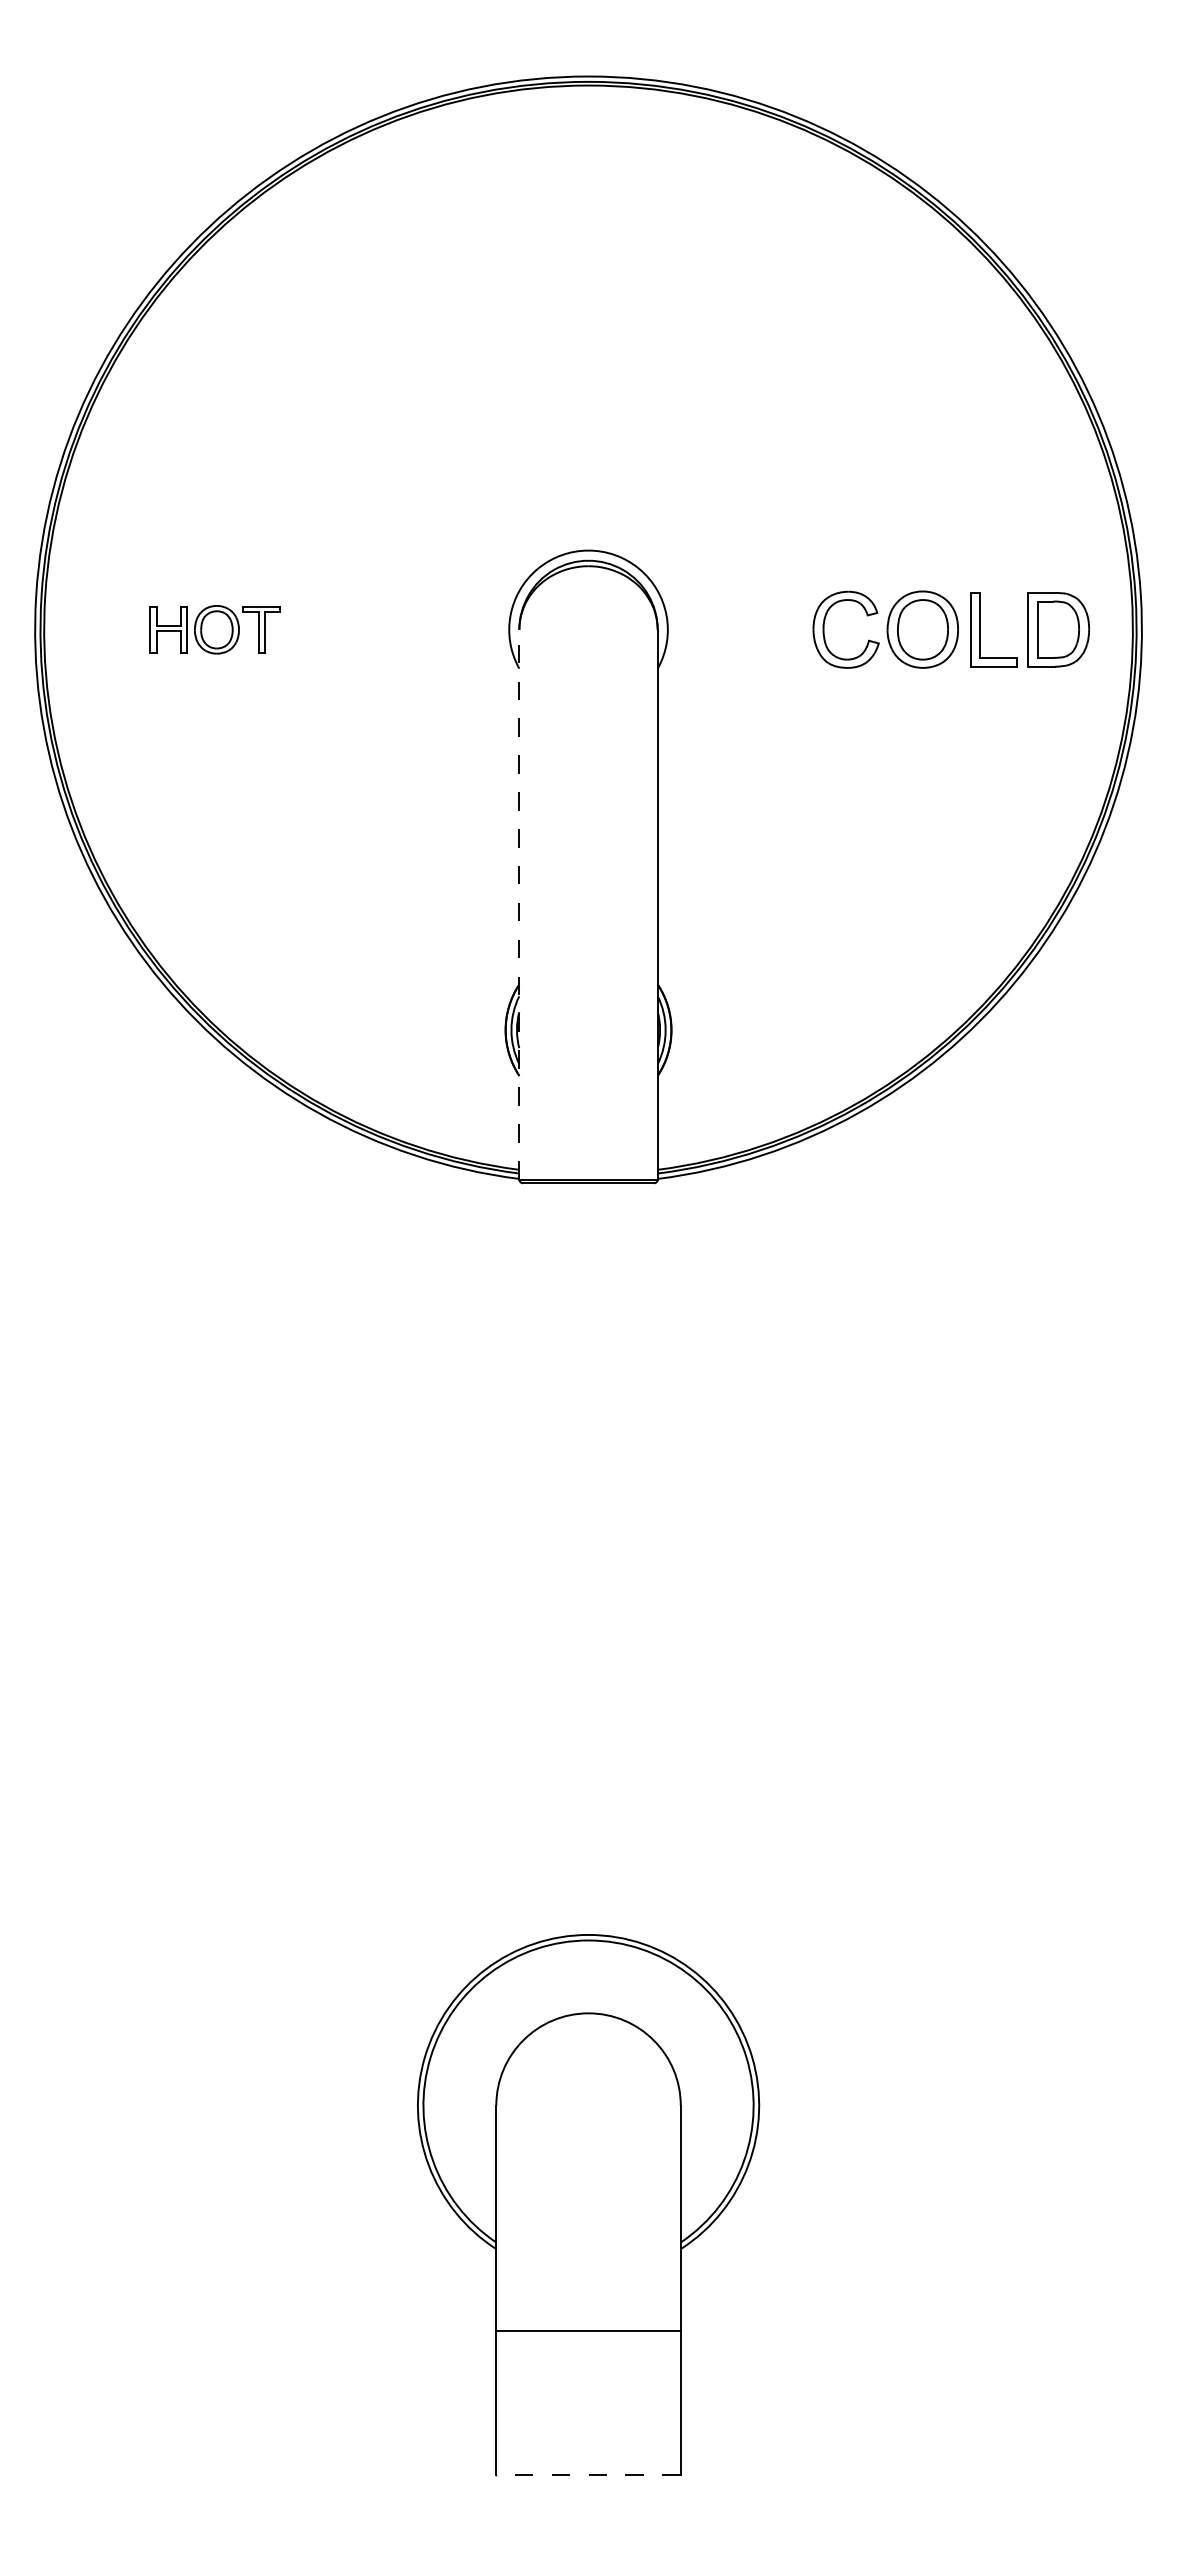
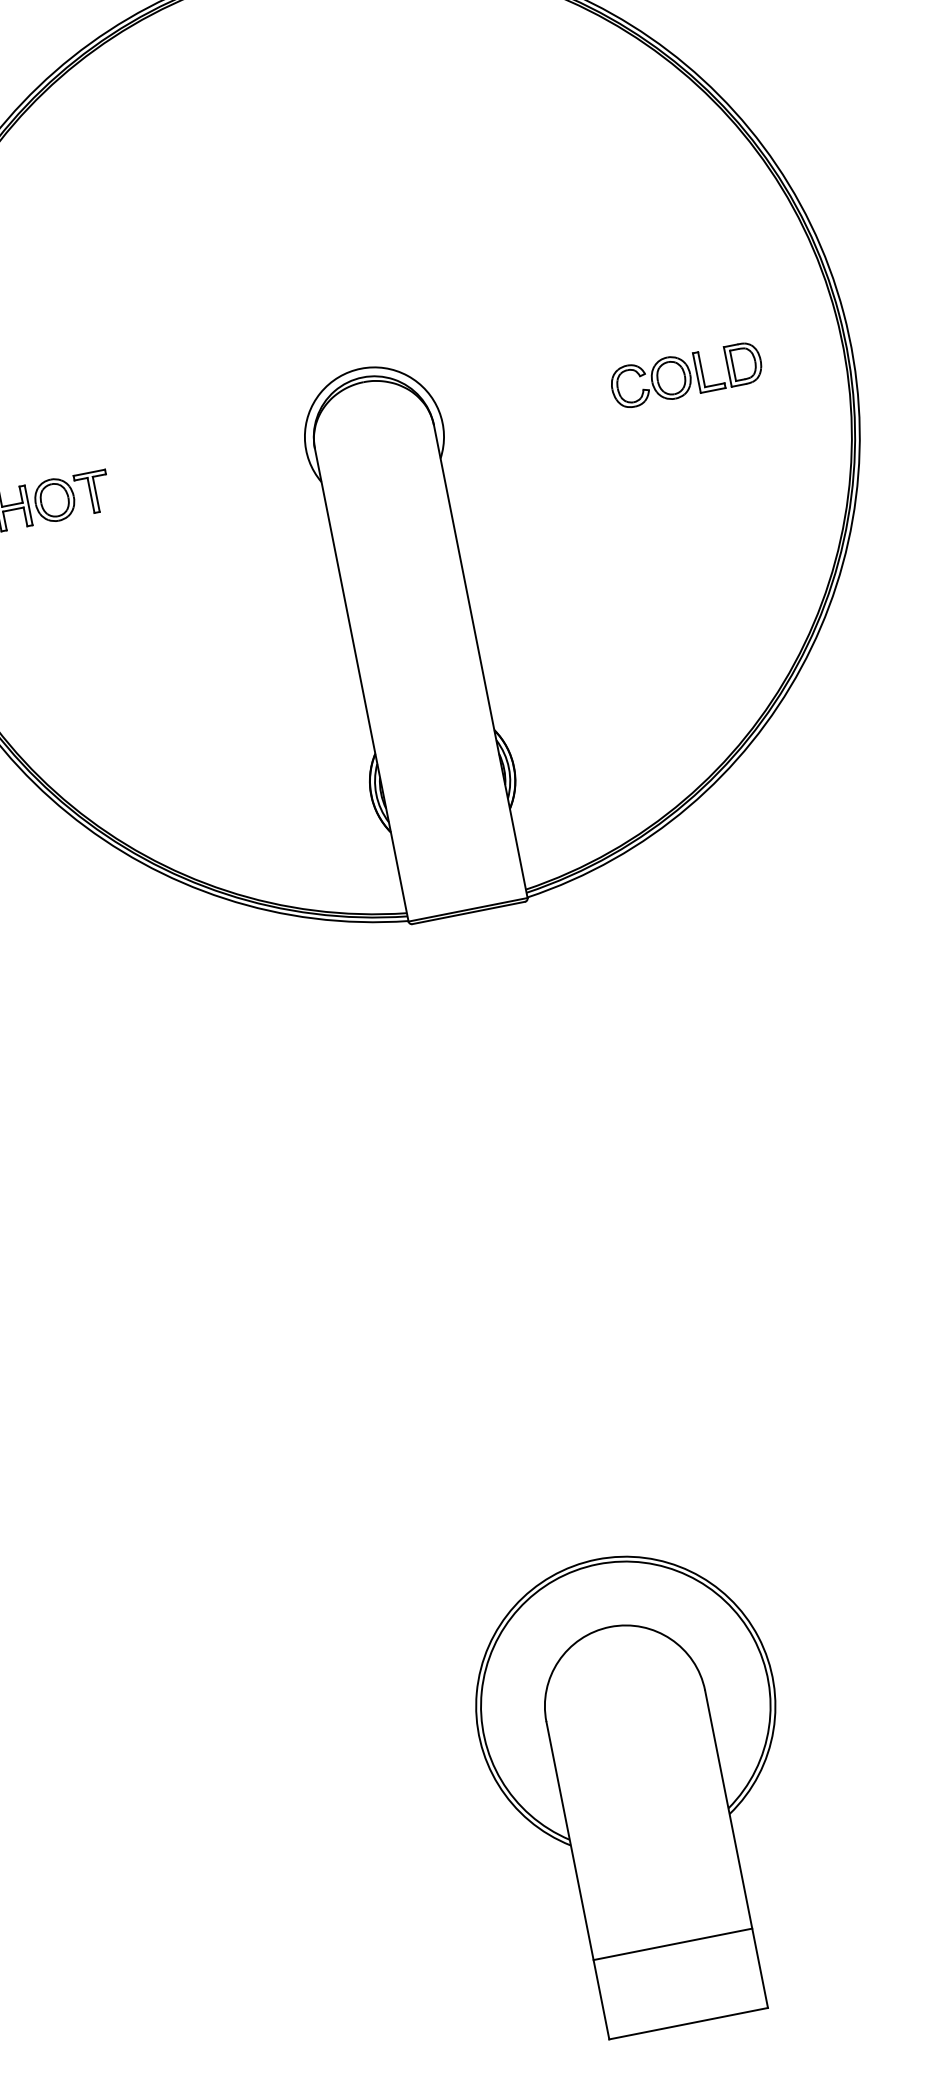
part: (951, 629) -> (686, 374), size x0.62
line: (519, 904) -> (361, 684), dashed -> solid
line: (588, 2331) -> (672, 1944), moved
line: (588, 2474) -> (688, 2023), dashed -> solid

